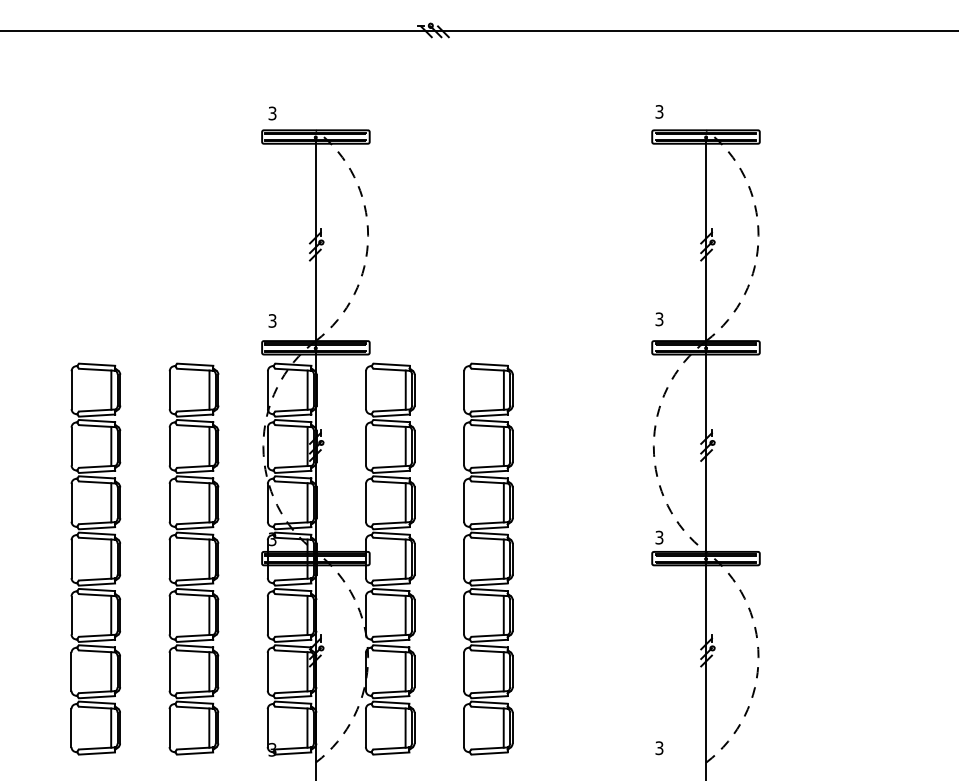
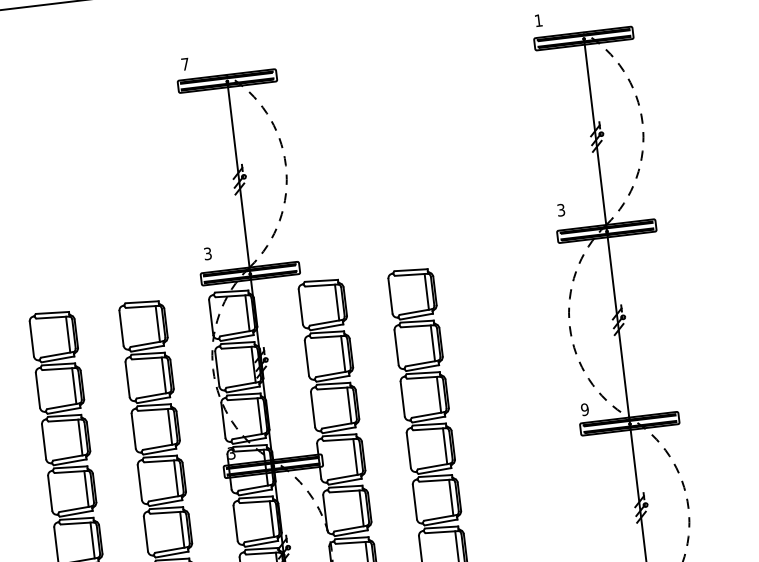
text: (659, 111) -> (538, 20), 3 -> 1
text: (272, 113) -> (185, 64), 3 -> 7
text: (659, 537) -> (585, 409), 3 -> 9

